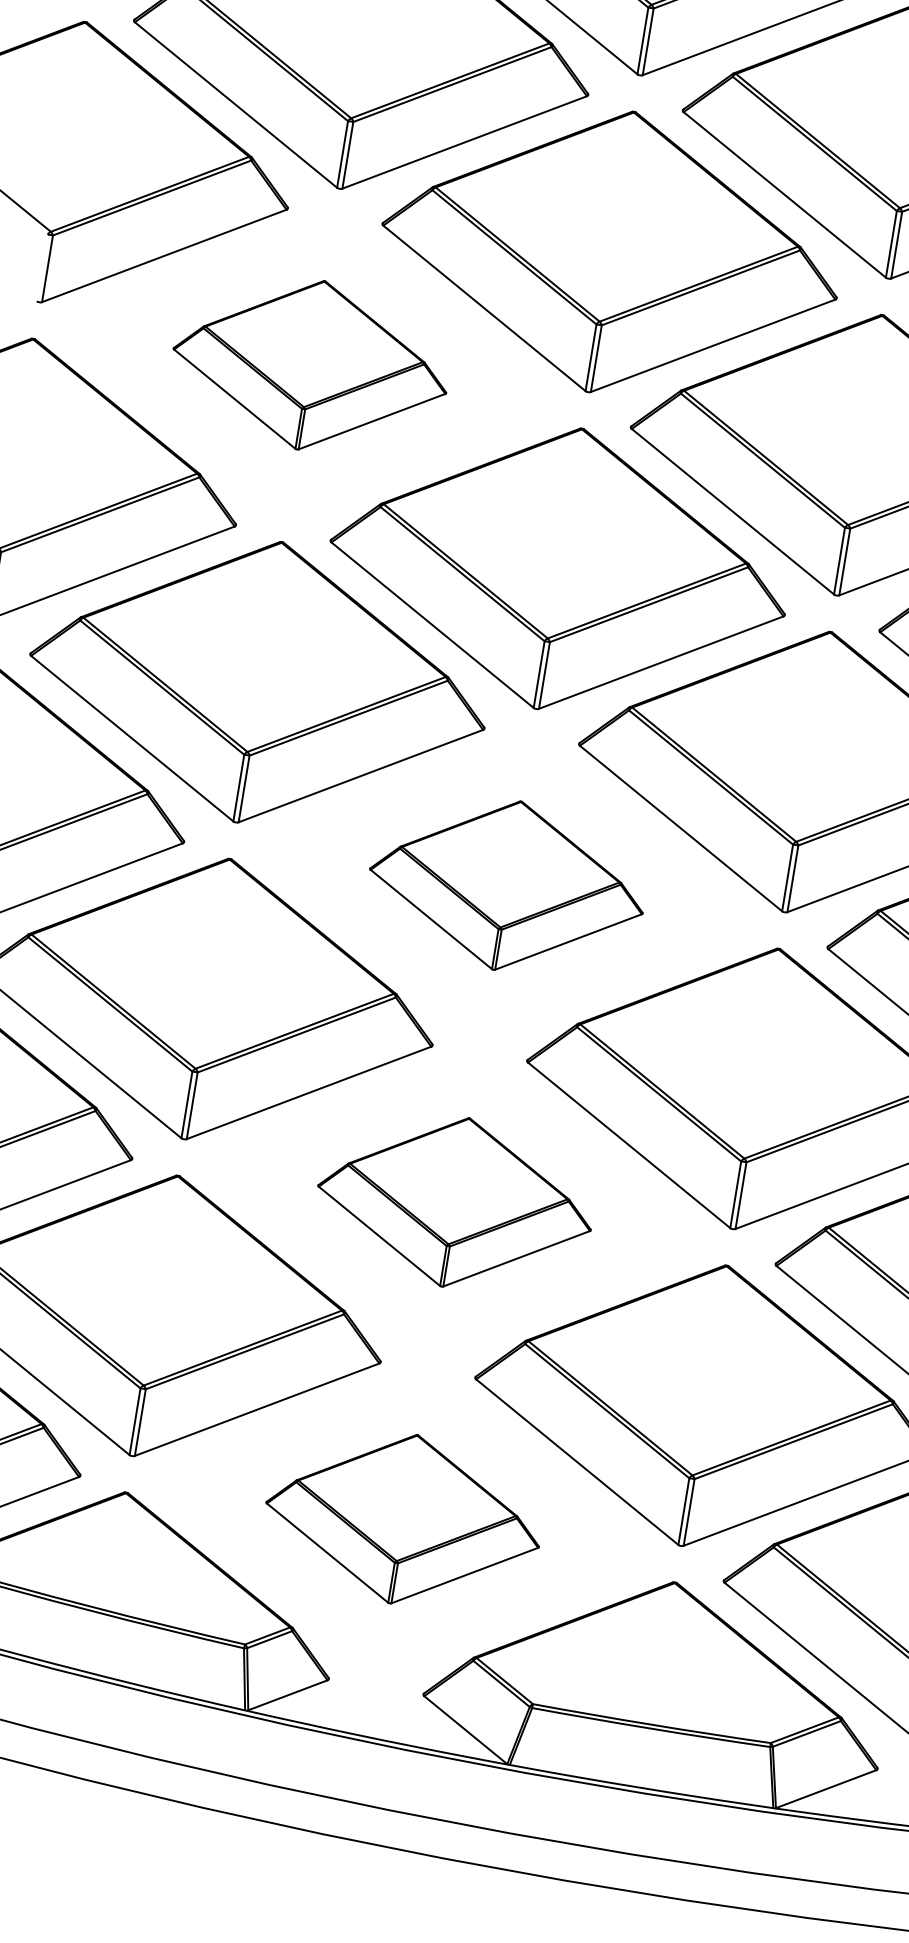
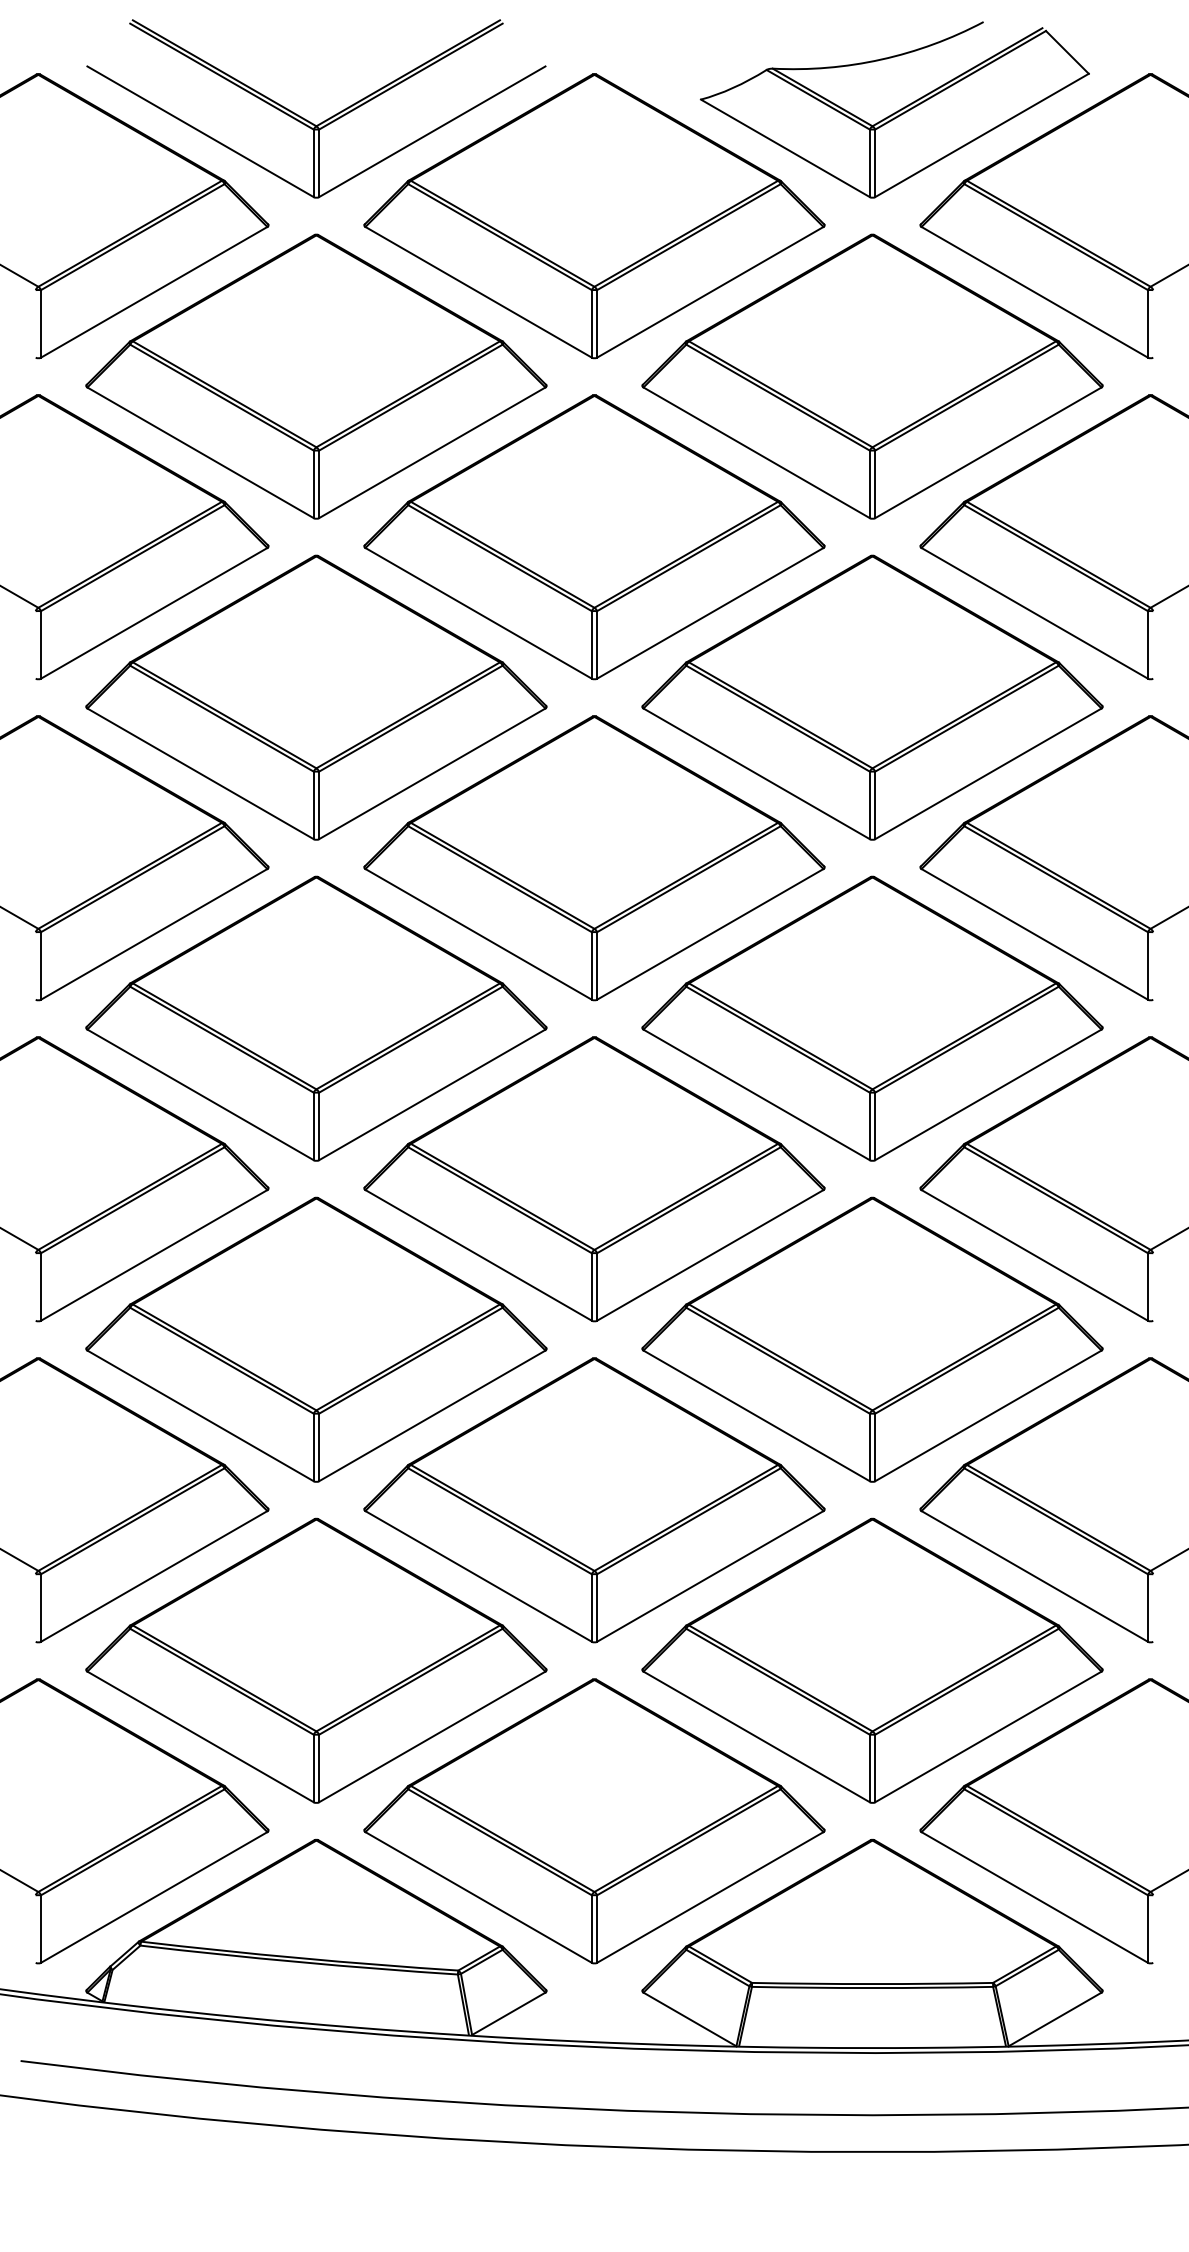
part: (310, 365) -> (316, 697), size x1.67
part: (507, 885) -> (594, 1179), size x1.67
part: (455, 1202) -> (594, 1500), size x1.67
part: (403, 1519) -> (594, 1821), size x1.67

